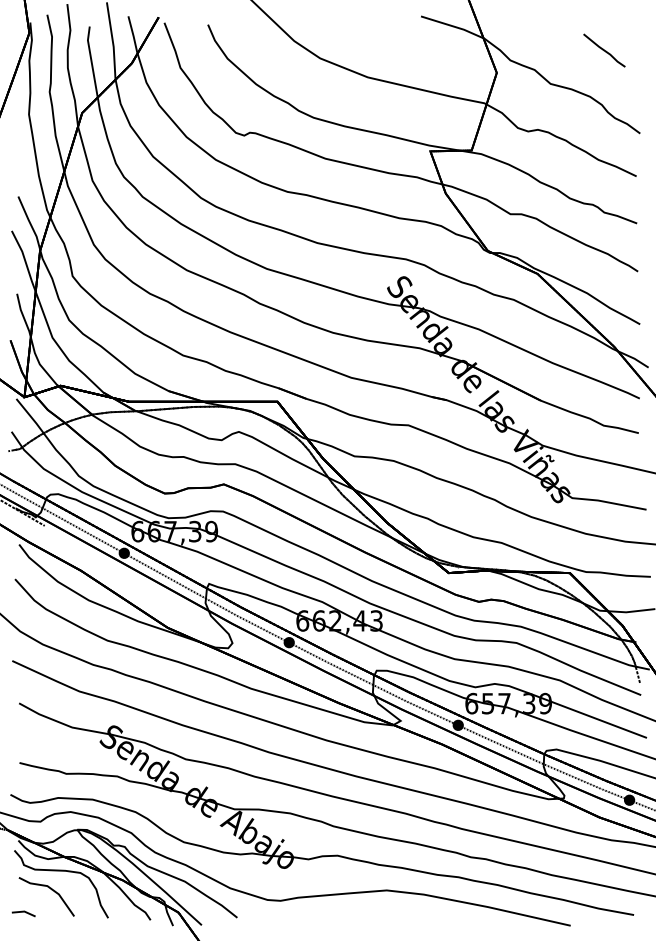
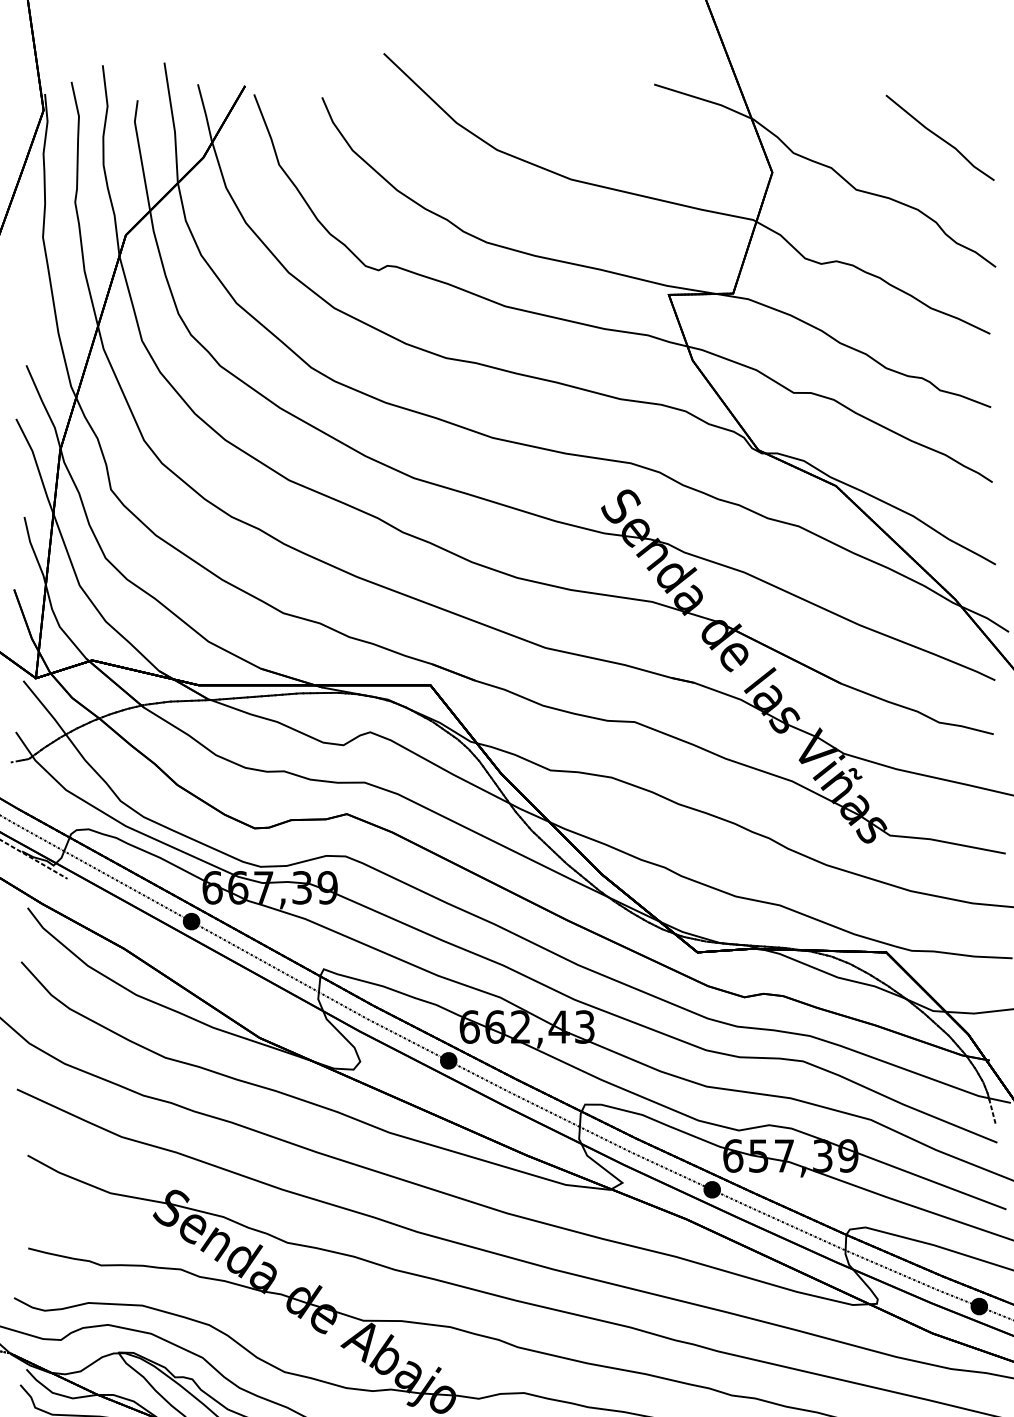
part: (604, 50) -> (940, 137), size x1.67

